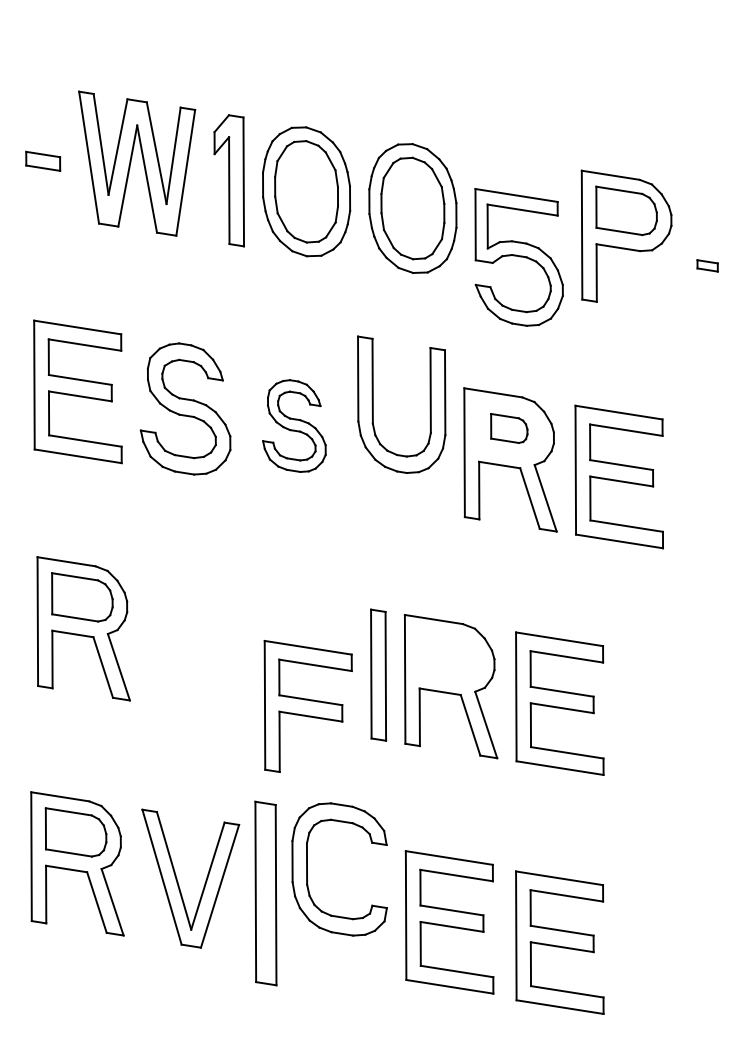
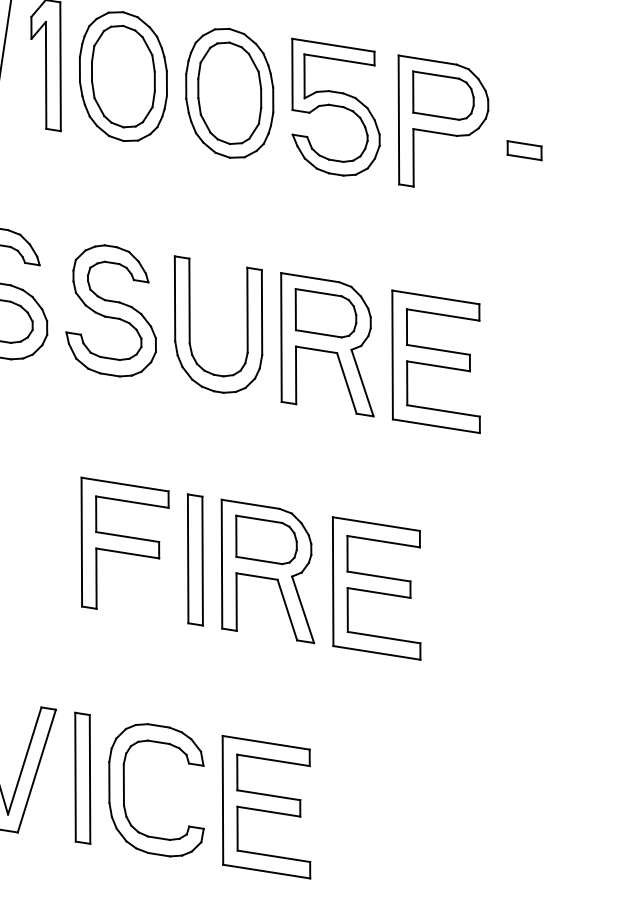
part: (518, 257) -> (335, 107), moved
part: (707, 265) -> (524, 150), size x1.67
part: (373, 404) -> (190, 324), moved
part: (294, 425) -> (111, 310), size x1.43
part: (509, 428) -> (326, 313), size x1.67
part: (449, 655) -> (266, 540), added
part: (307, 706) -> (124, 543), moved
part: (307, 869) -> (124, 790), moved
part: (265, 893) -> (82, 778), size x0.71
part: (559, 942) -> (376, 827), removed

